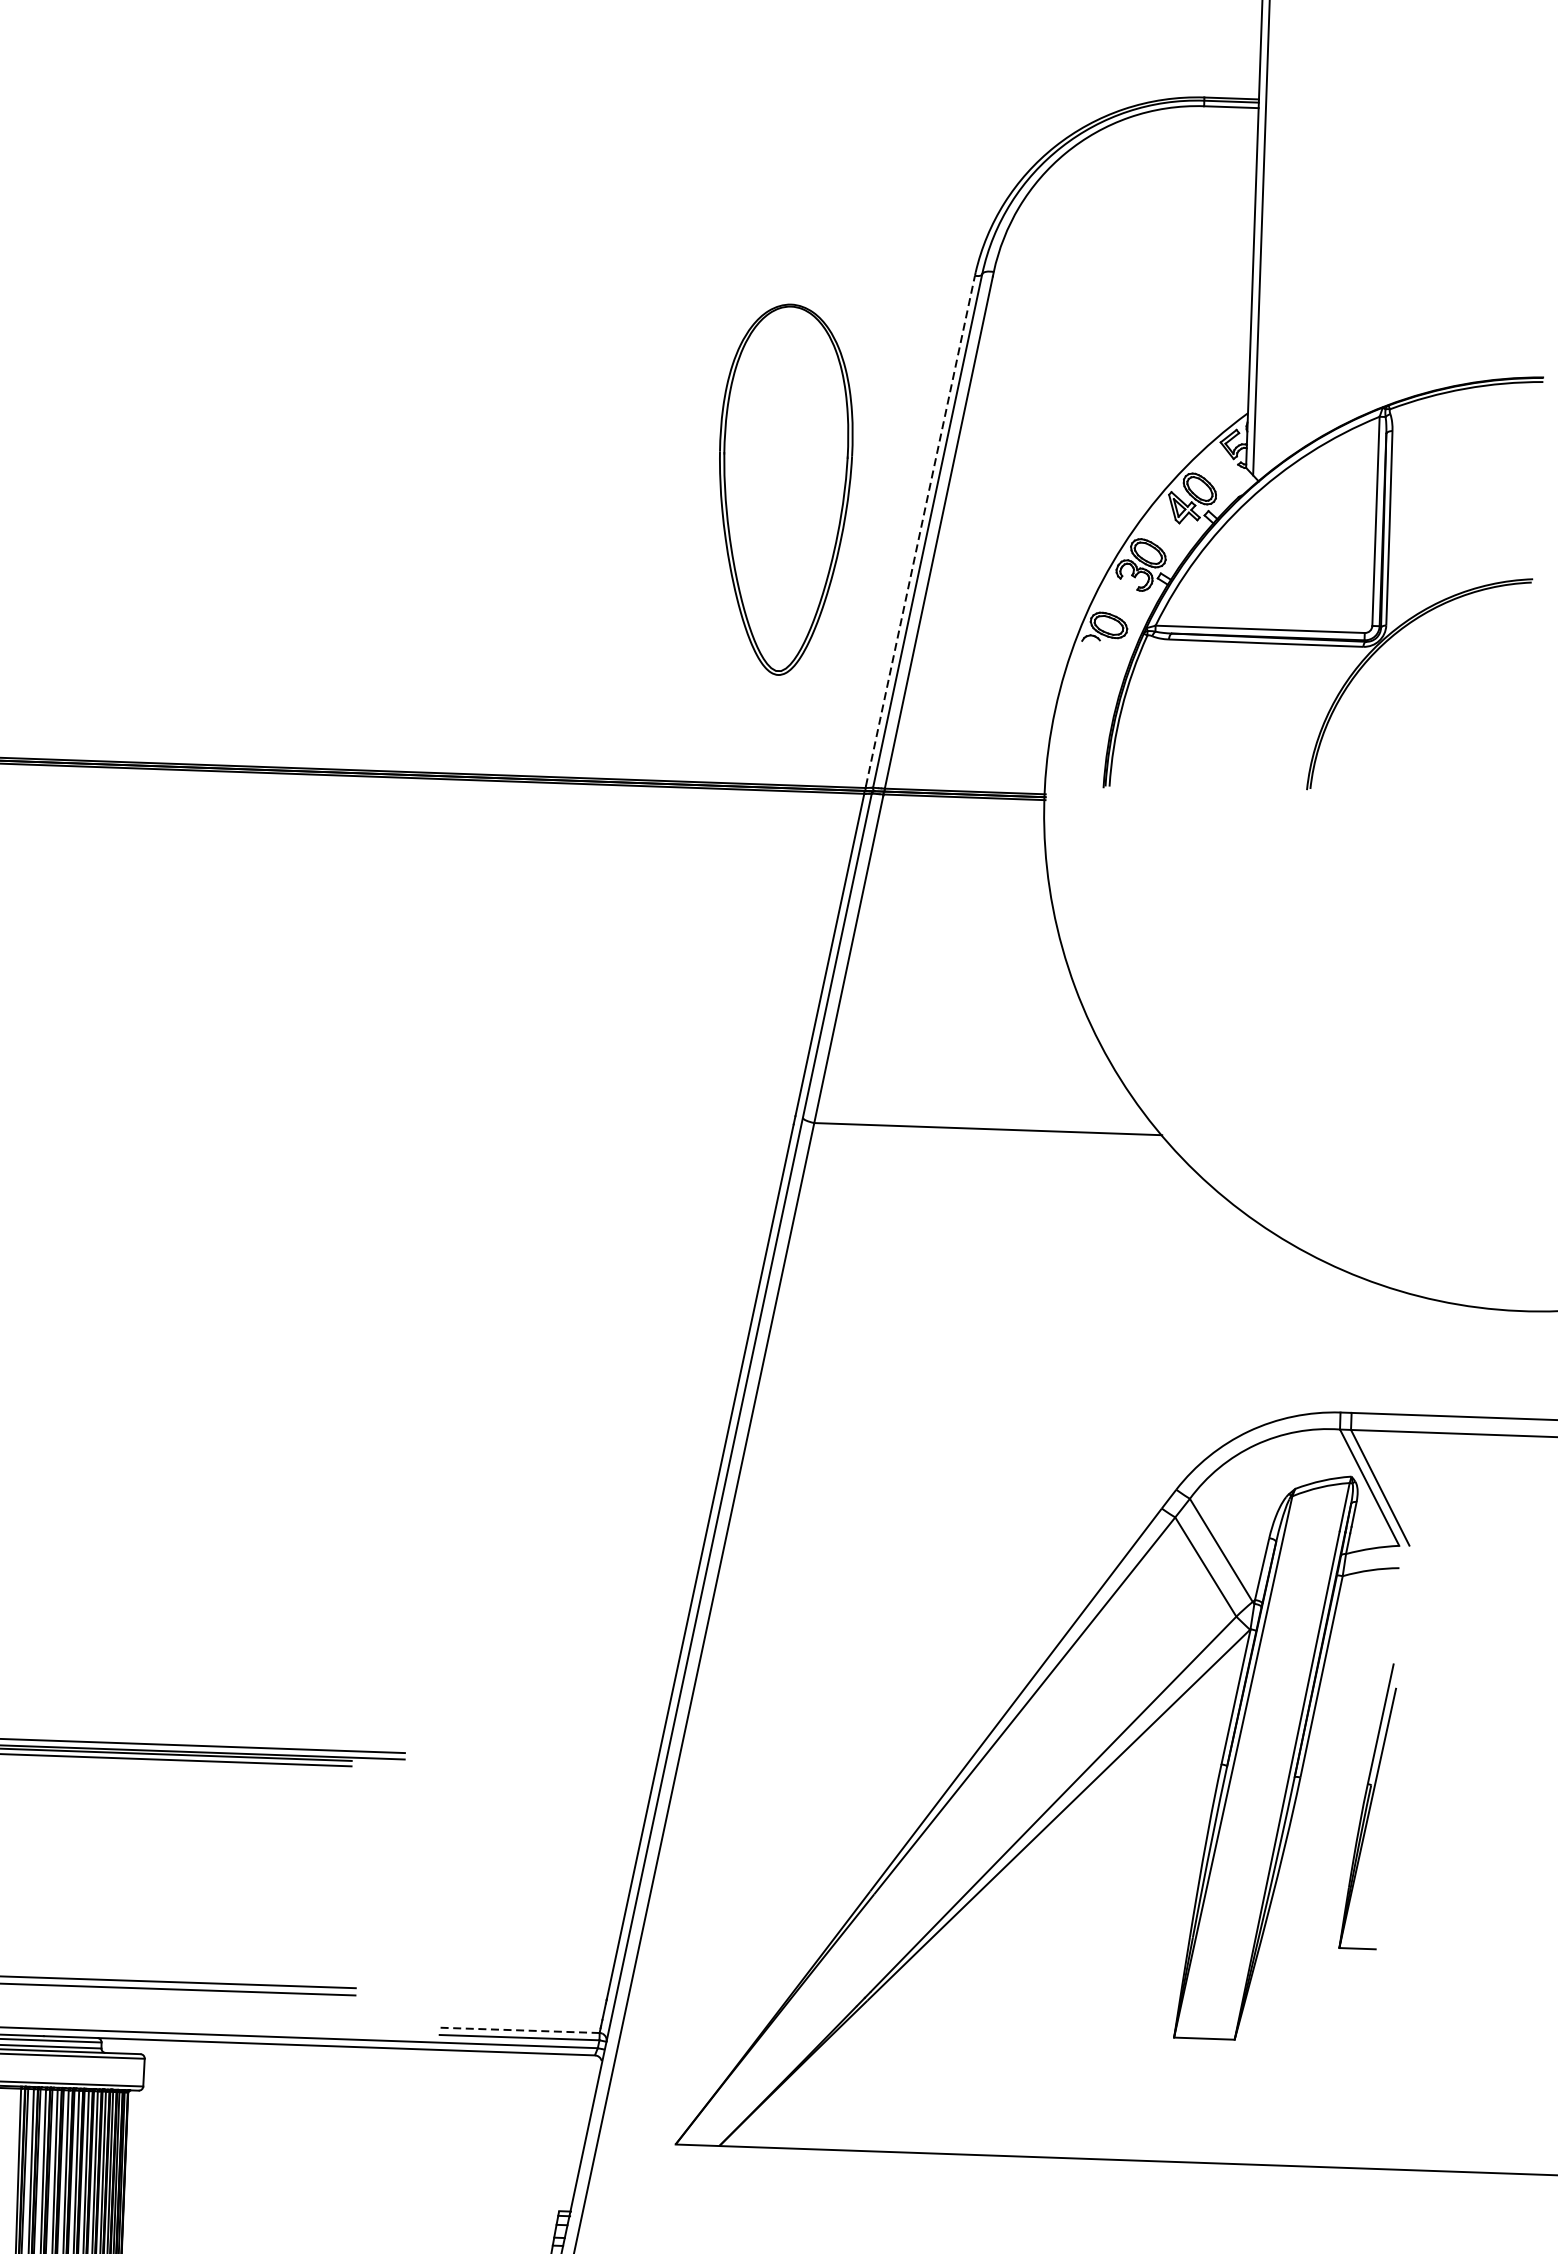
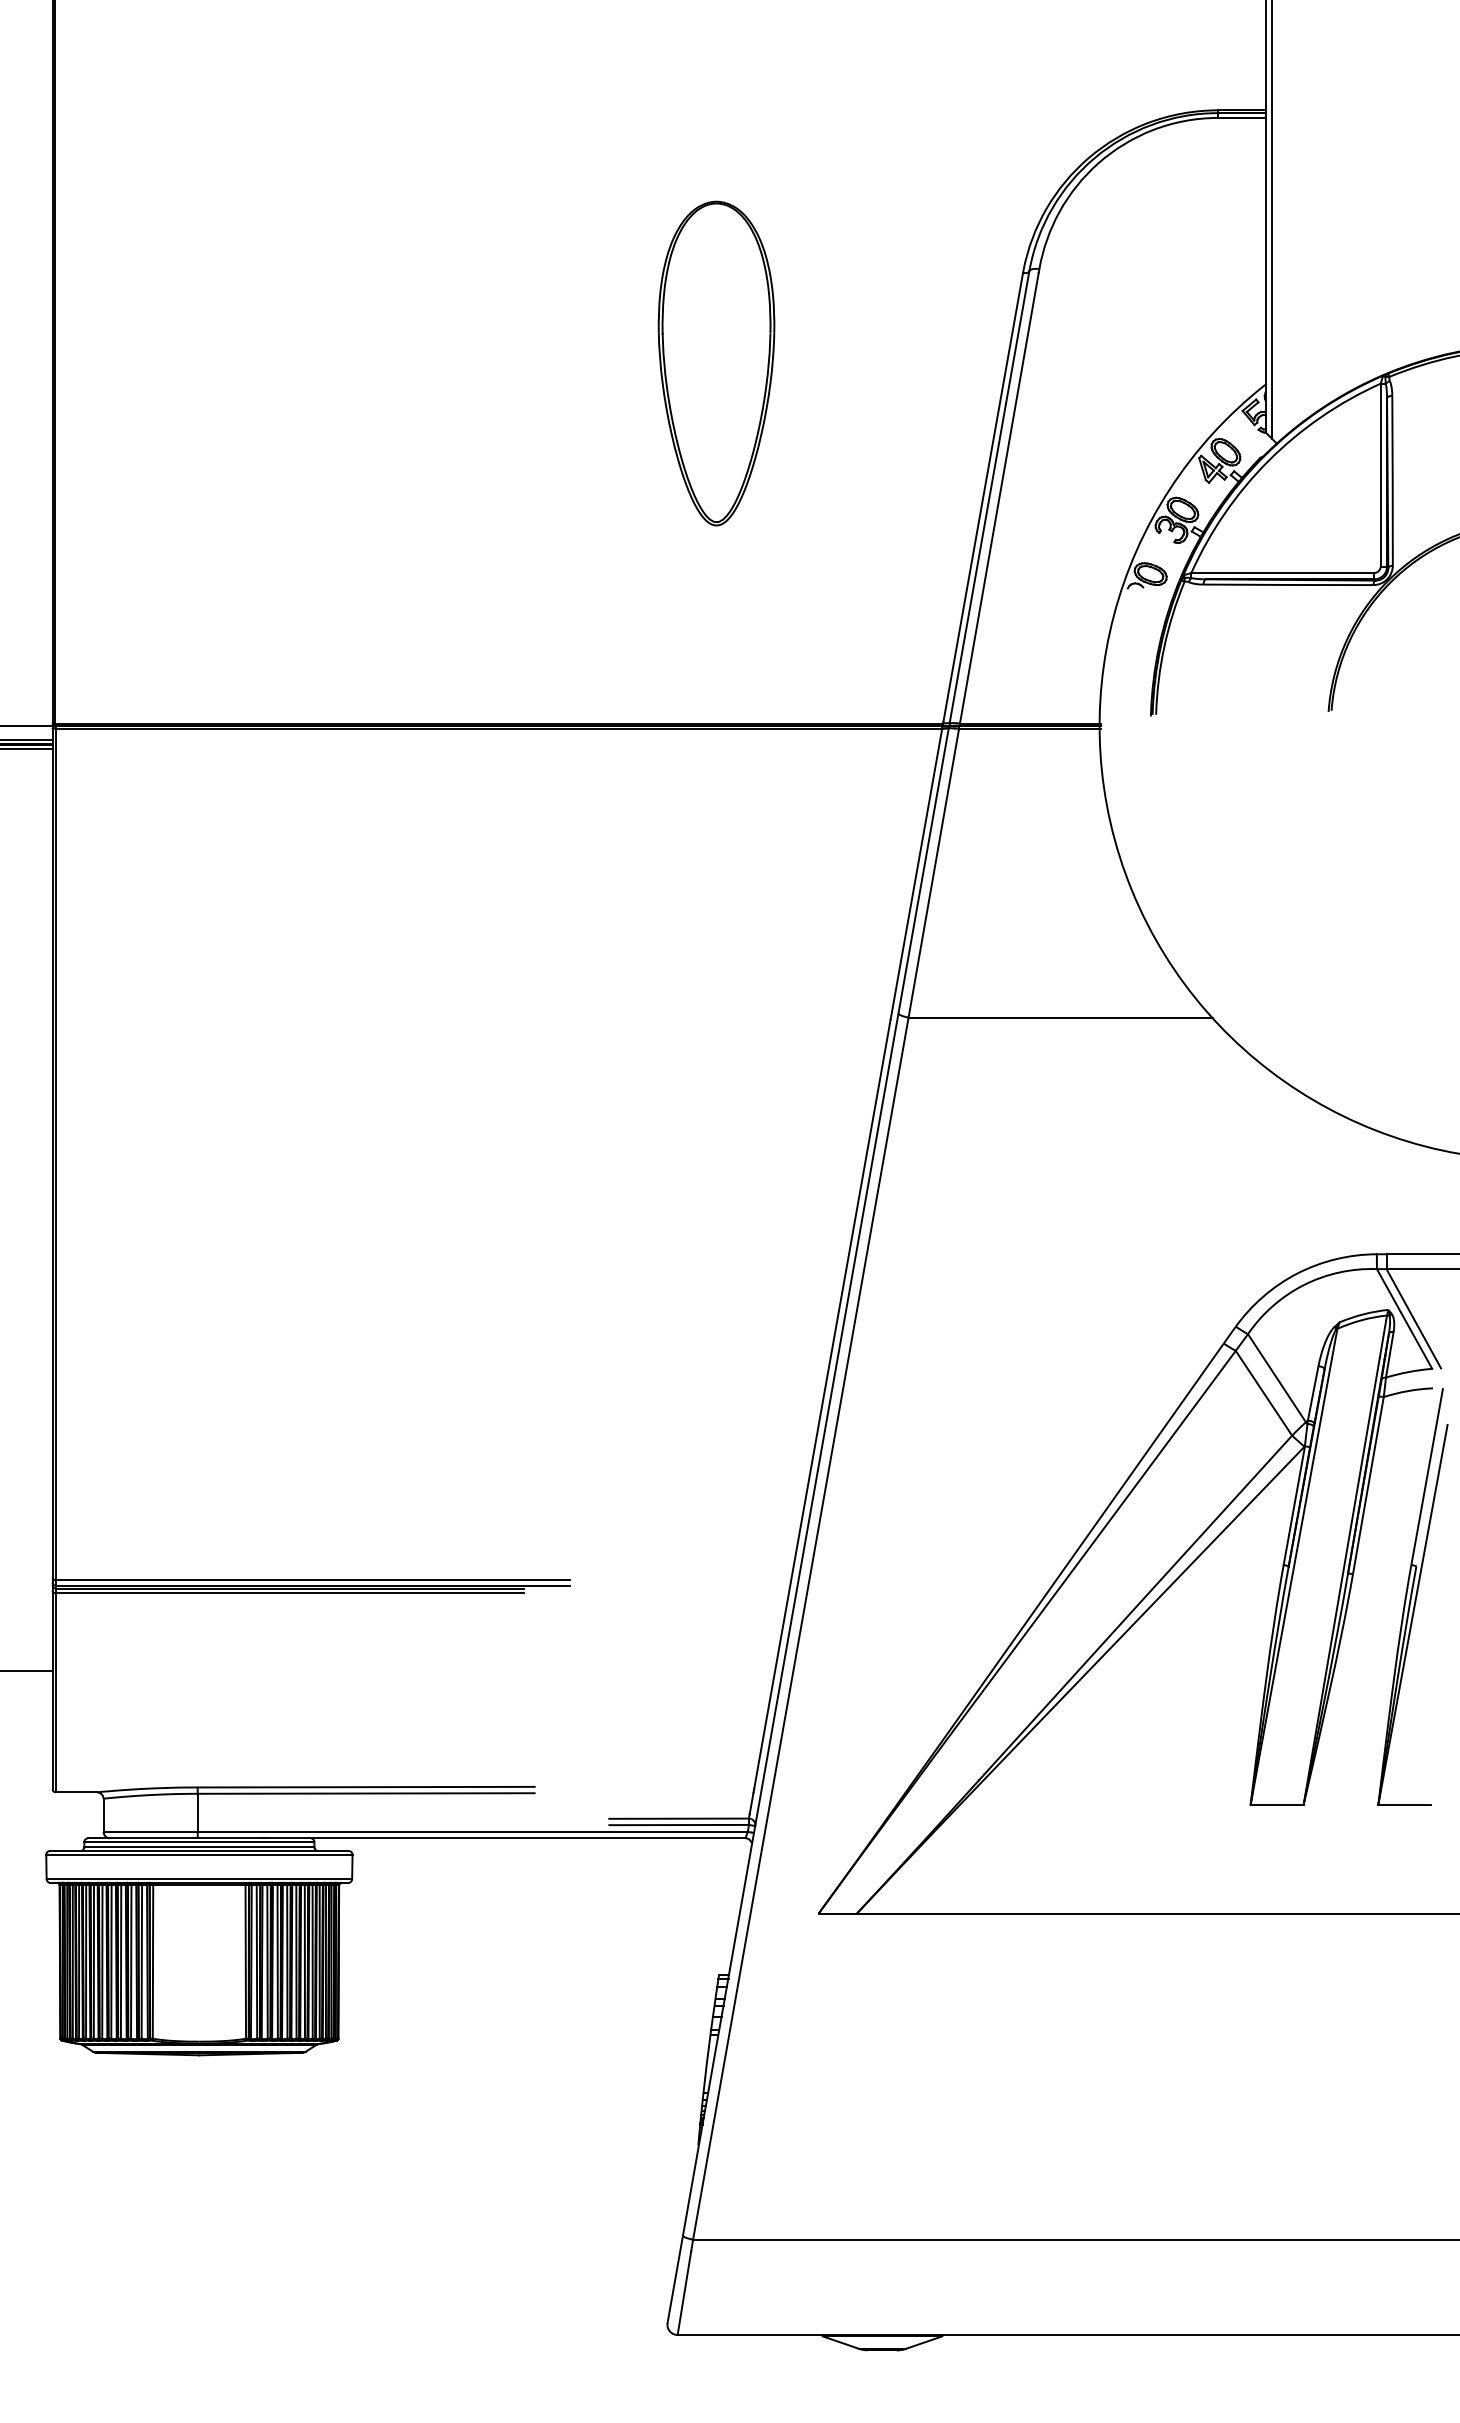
part: (784, 489) -> (716, 363), moved
line: (920, 529) -> (983, 496), dashed -> solid
part: (1367, 1805) -> (1412, 1596), size x1.67
line: (520, 2030) -> (679, 1818), dashed -> solid

